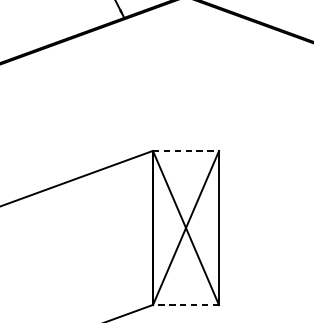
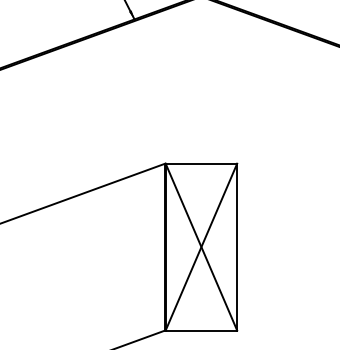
line: (186, 150) -> (201, 163), dashed -> solid
line: (186, 305) -> (201, 330), dashed -> solid

